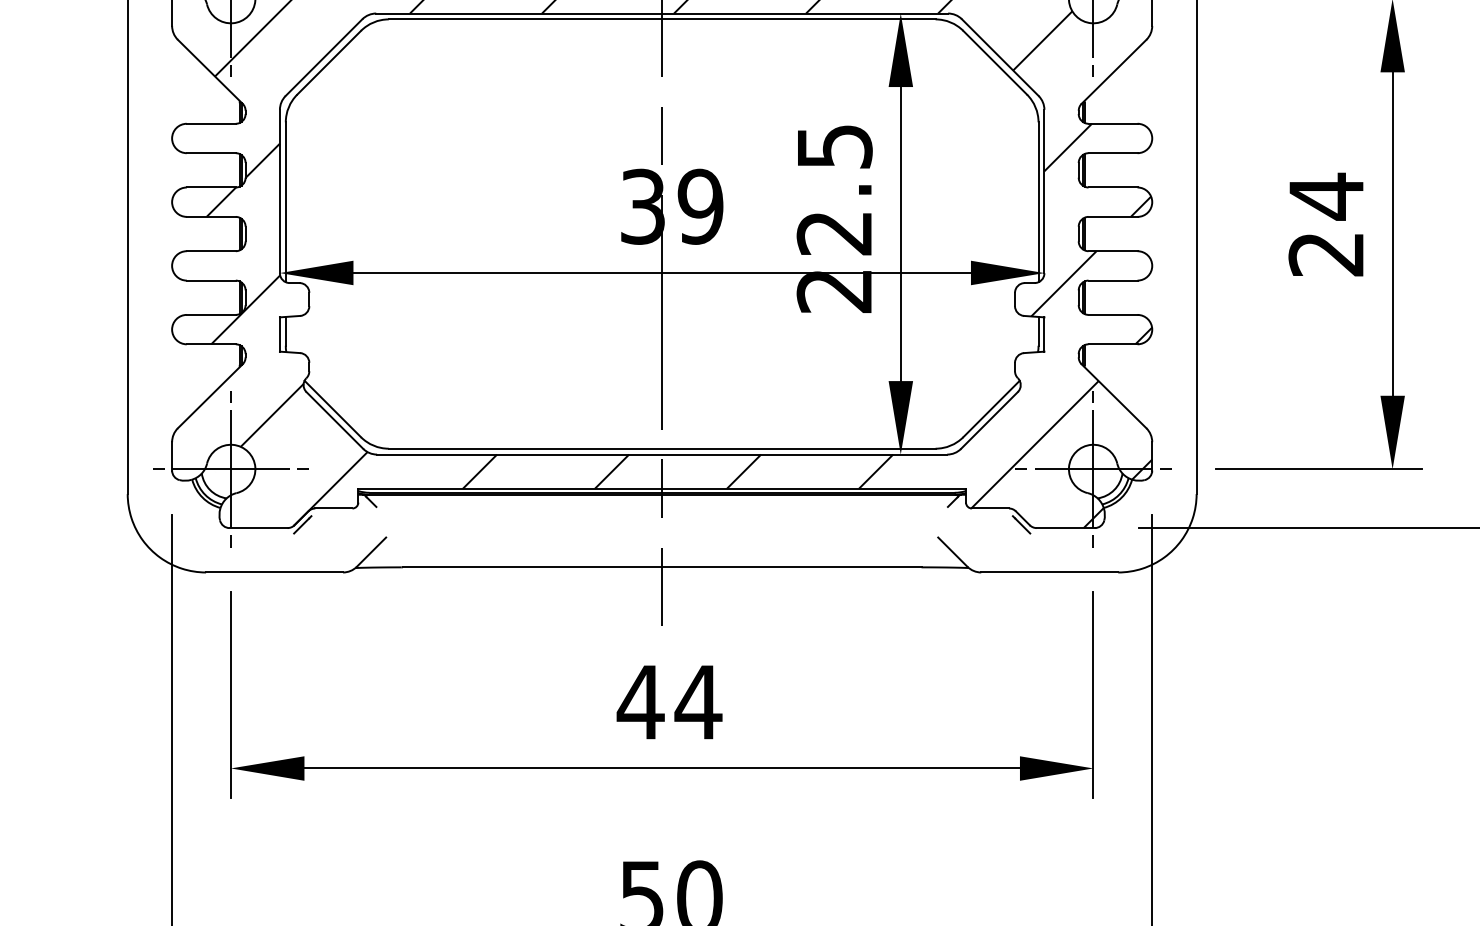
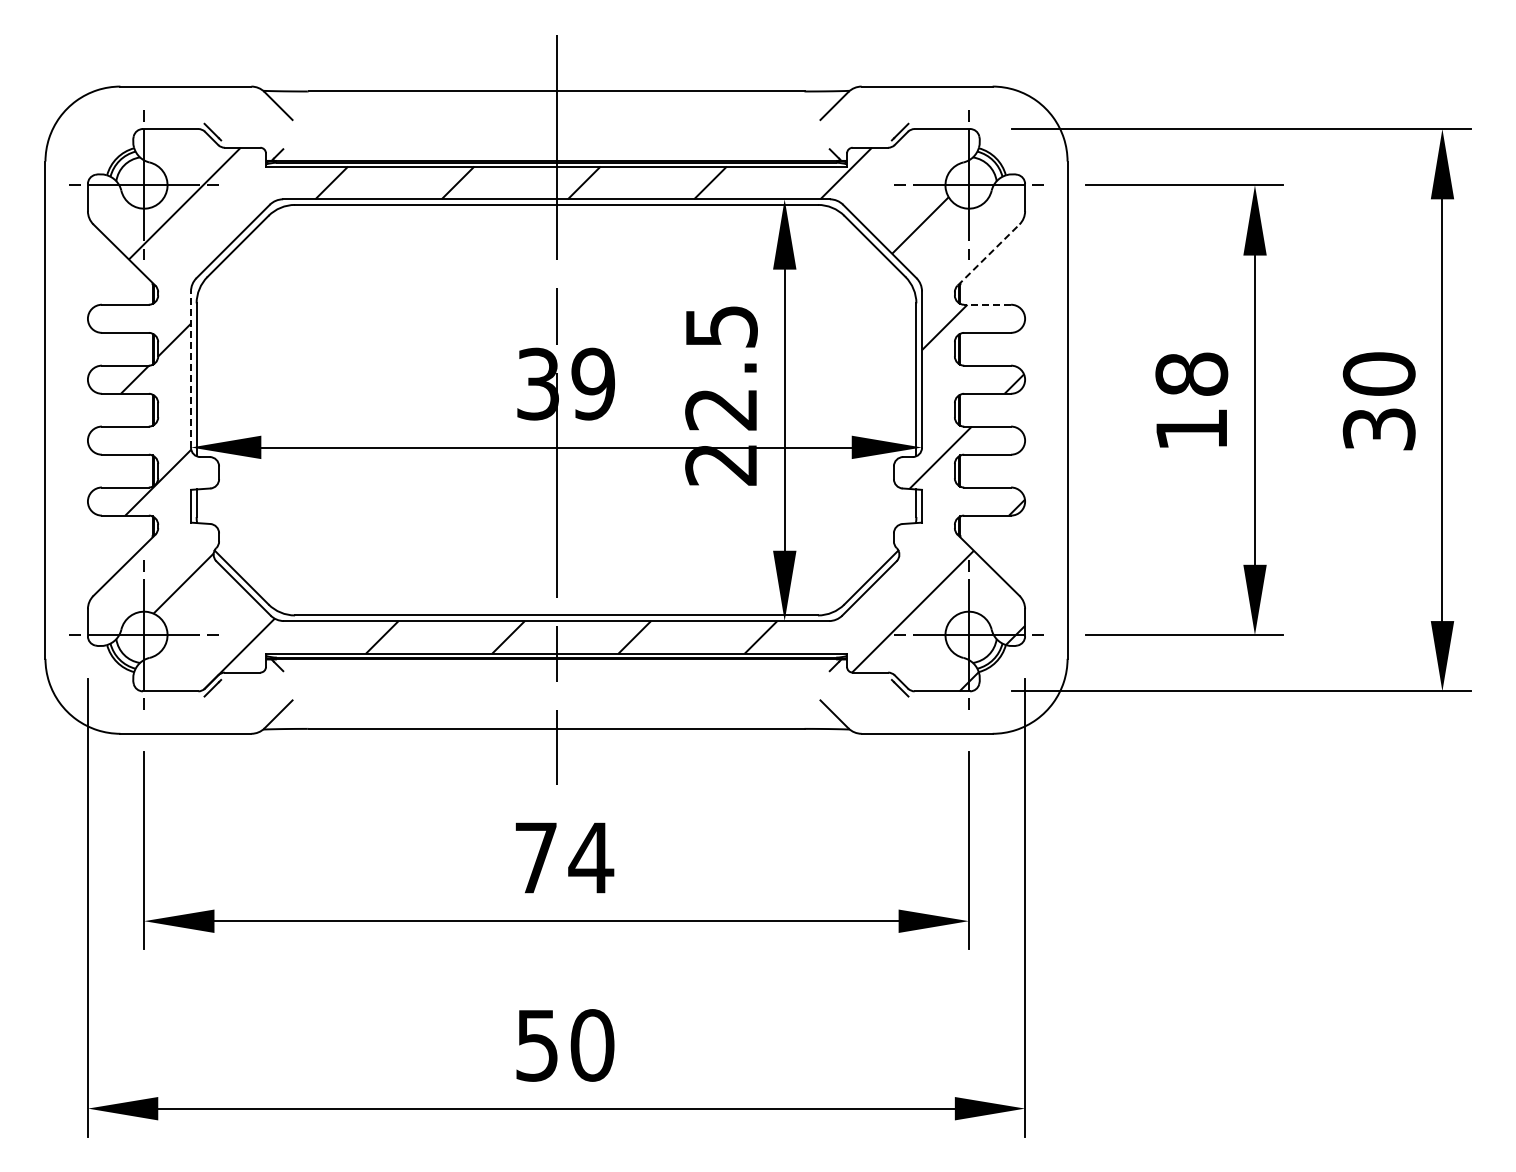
line: (1113, 72) -> (988, 255), solid -> dashed
line: (1112, 123) -> (987, 304), solid -> dashed
line: (280, 191) -> (191, 369), solid -> dashed
text: (1326, 223) -> (1191, 400), 24 -> 18
text: (640, 701) -> (535, 857), 44 -> 74

